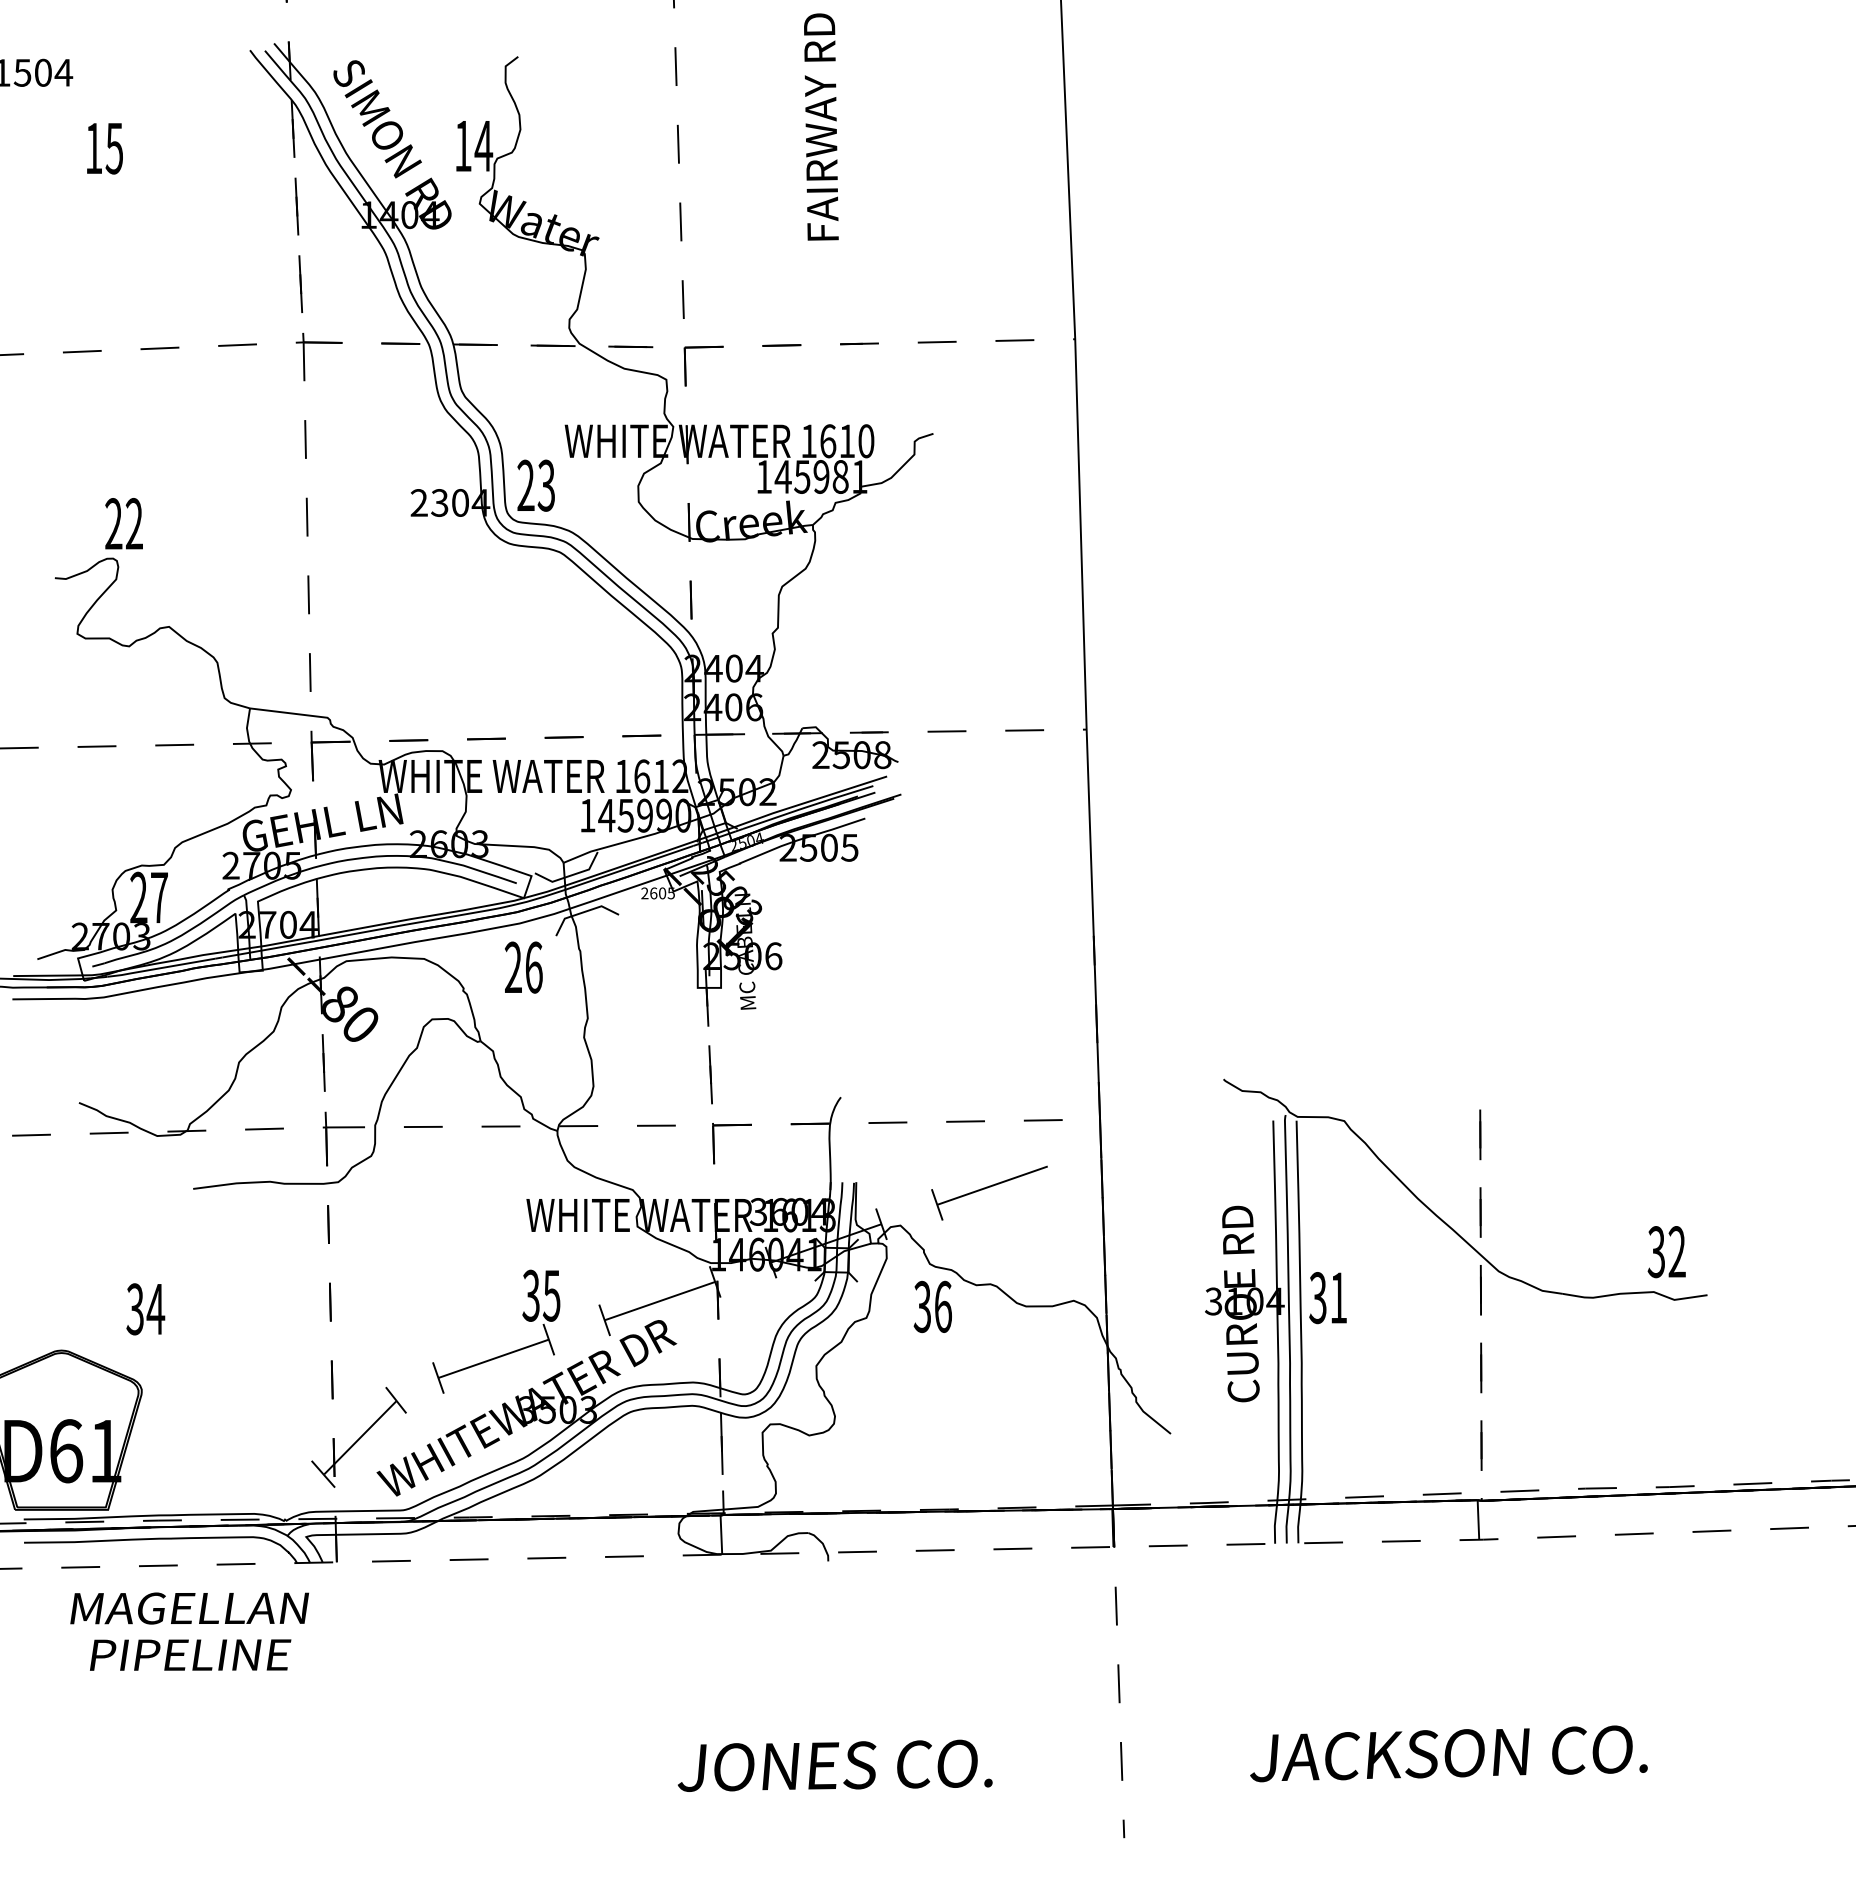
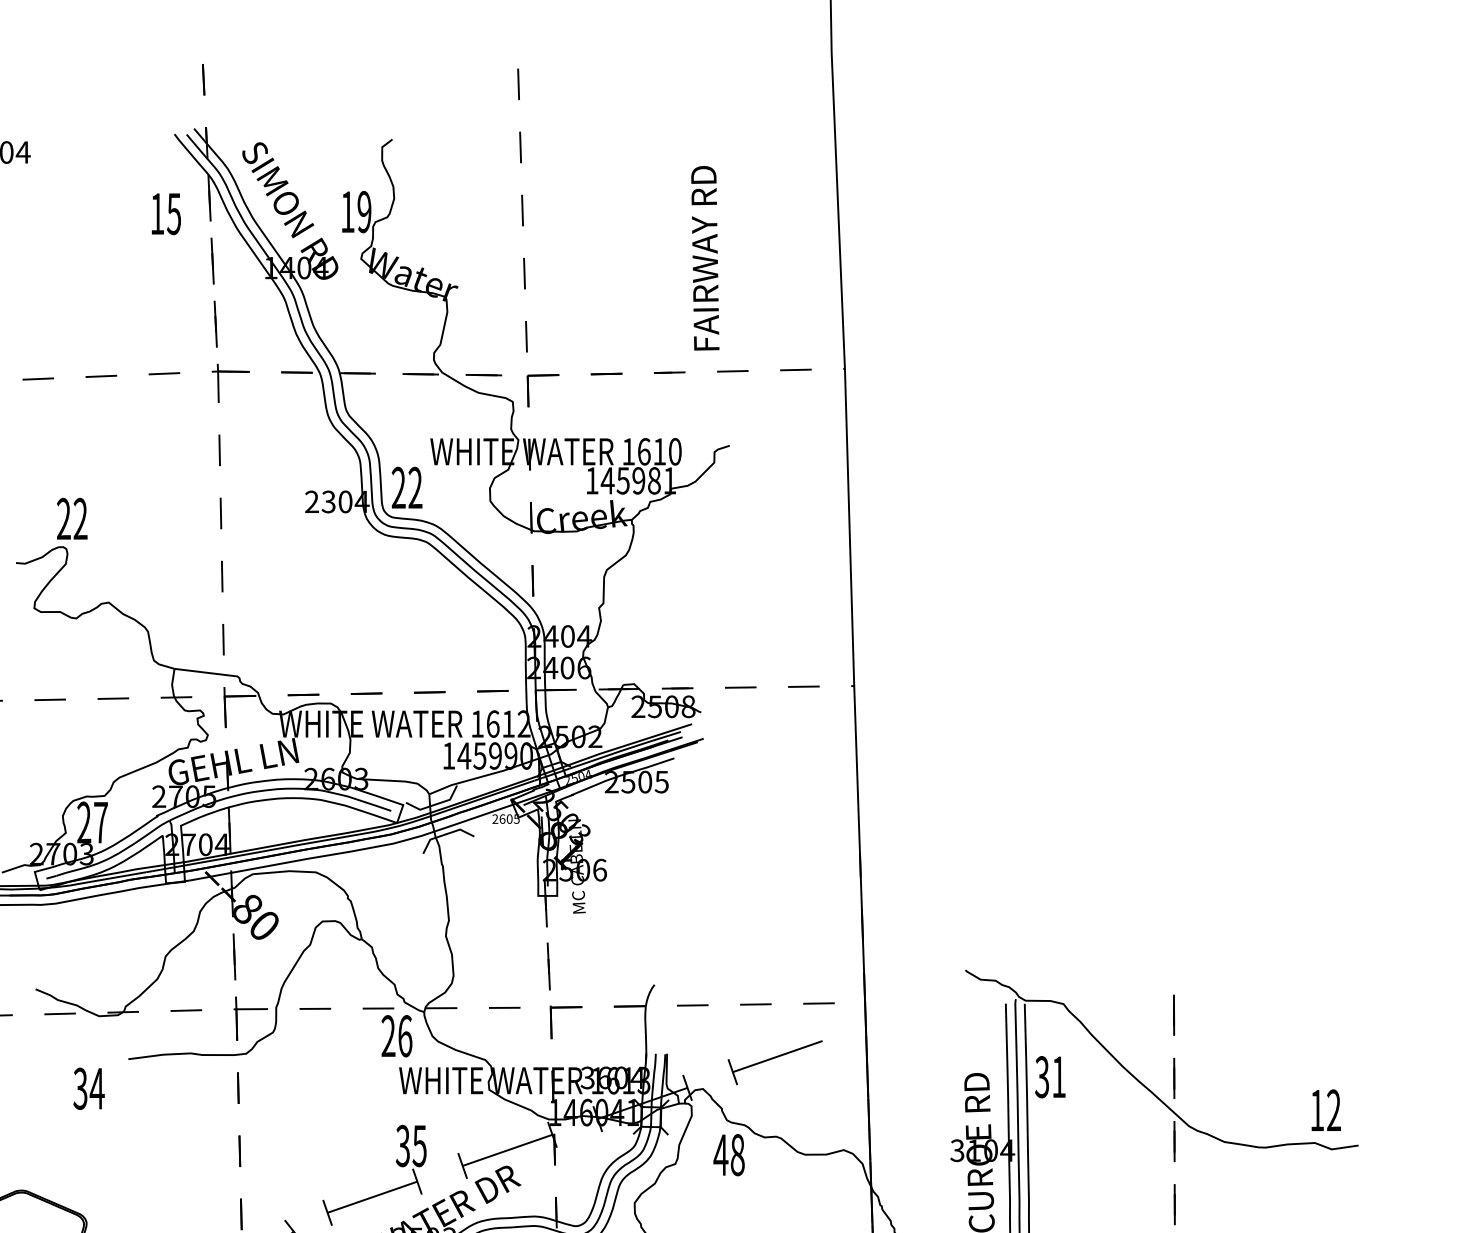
text: (821, 126) -> (705, 257), moved
text: (483, 146) -> (364, 212), 14 -> 19
text: (104, 148) -> (166, 213), moved
text: (546, 485) -> (415, 487), 23 -> 22
text: (523, 967) -> (396, 1036), moved
text: (1655, 1252) -> (1316, 1110), 32 -> 12
text: (1327, 1298) -> (1049, 1077), moved
text: (932, 1306) -> (728, 1154), 36 -> 48
text: (145, 1309) -> (88, 1088), moved

